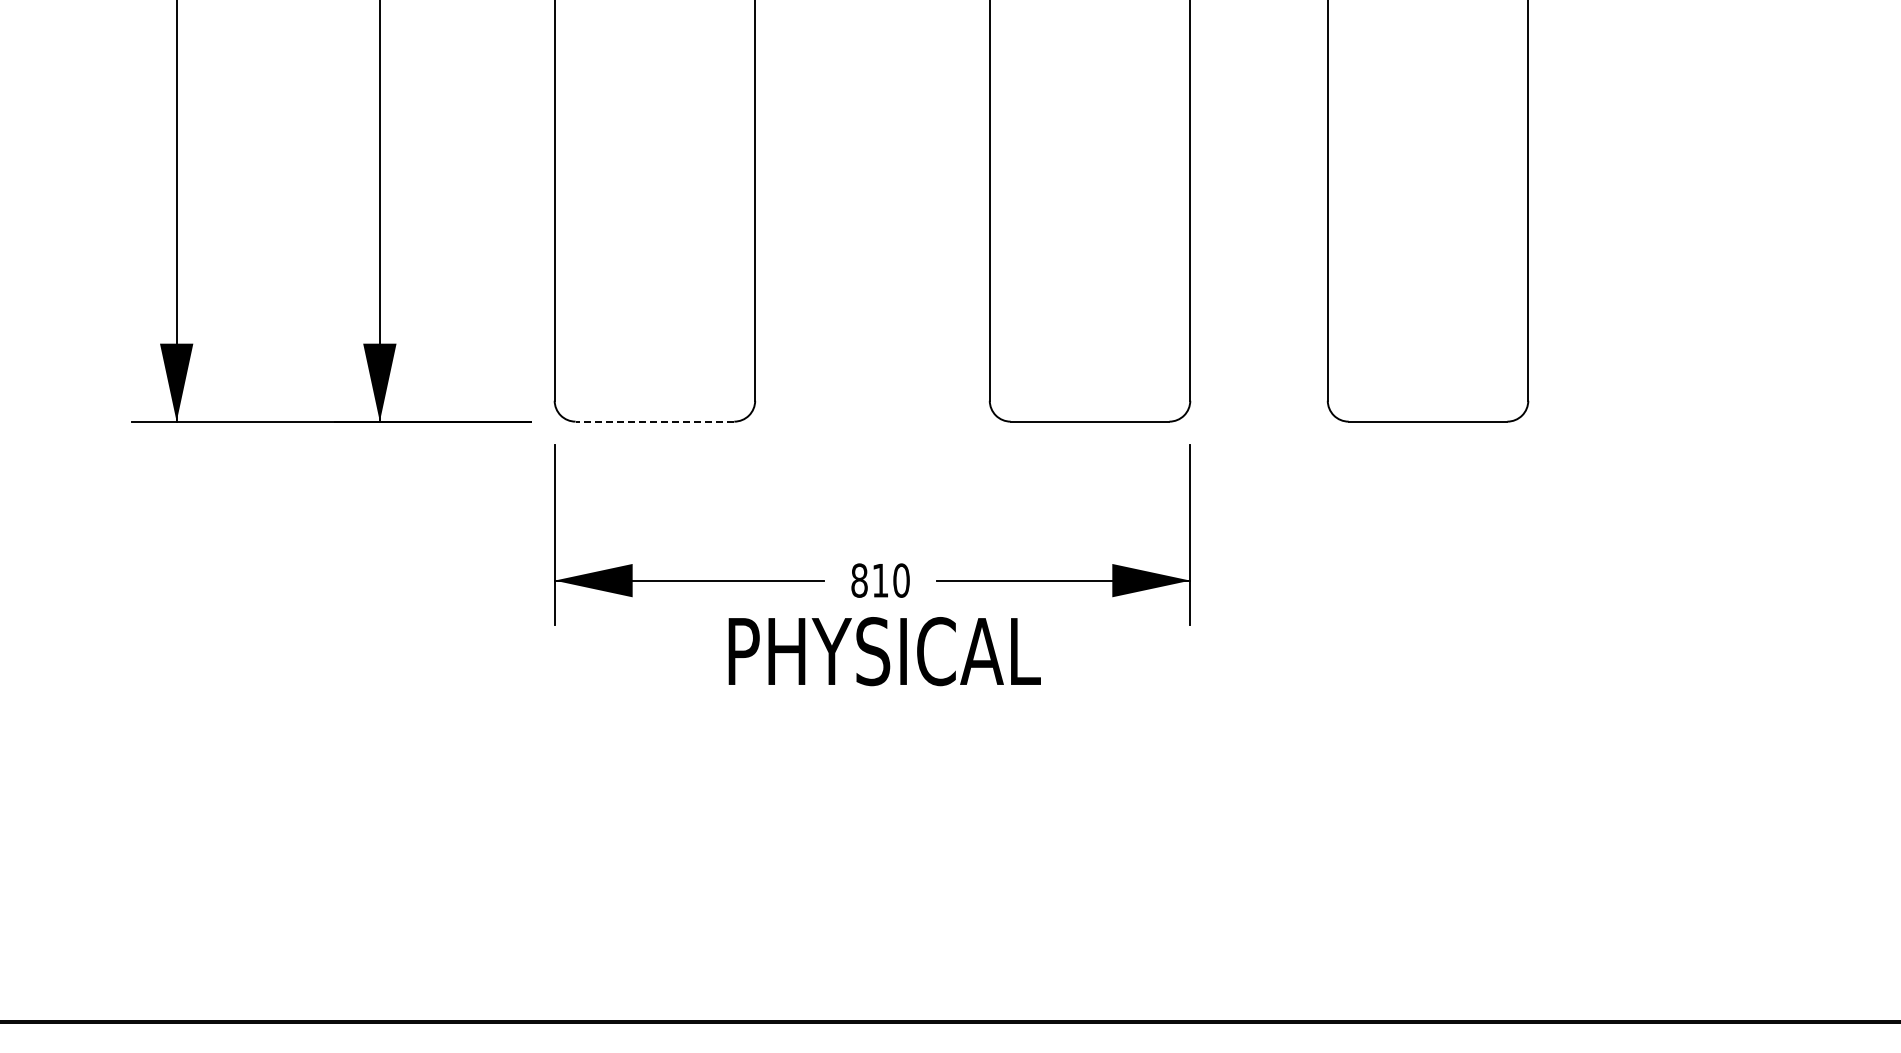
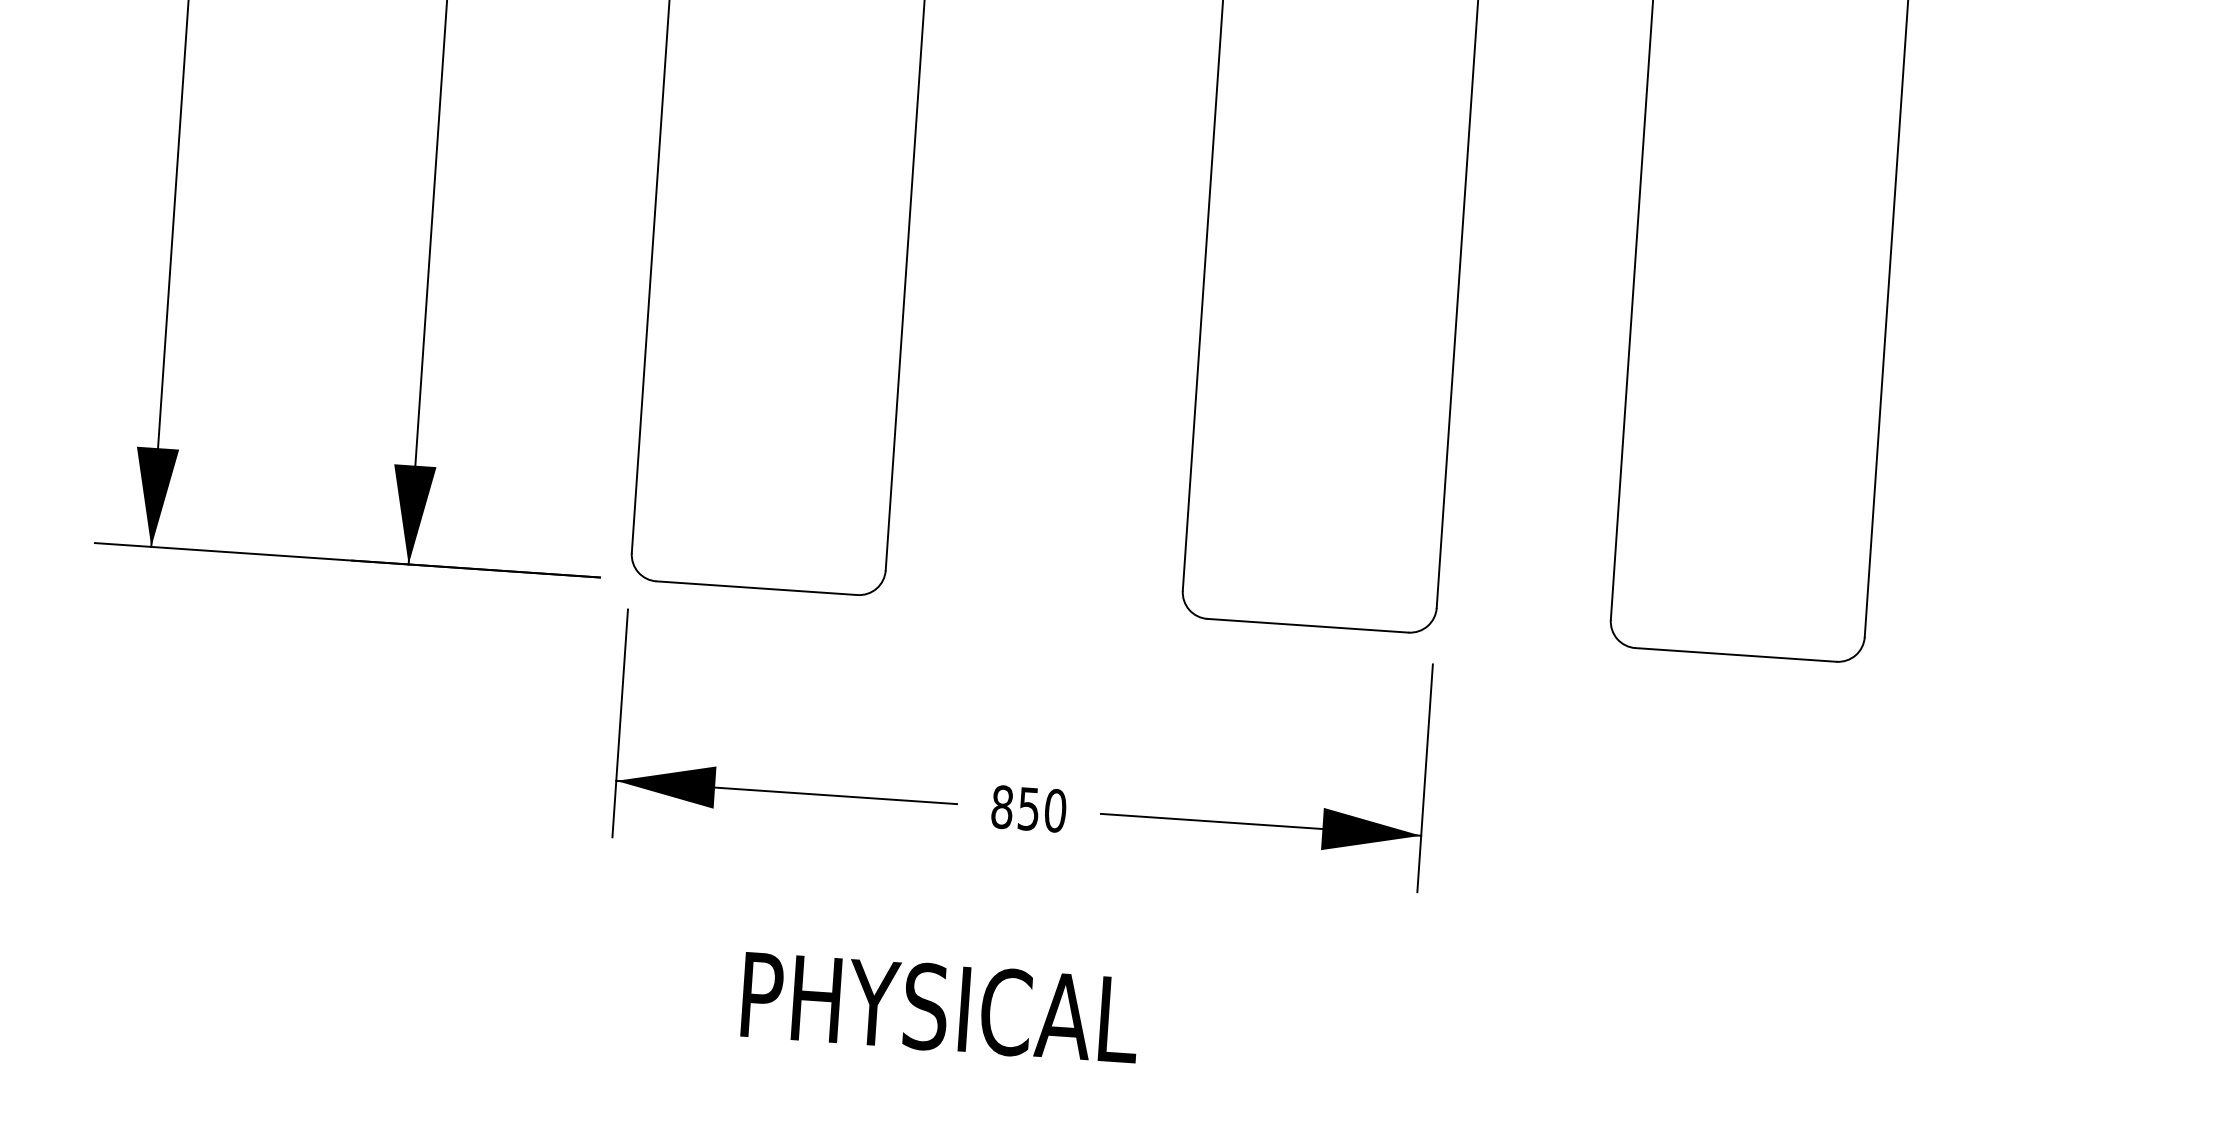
line: (654, 421) -> (756, 587), dashed -> solid
text: (880, 580) -> (1028, 808), 810 -> 850
text: (884, 651) -> (940, 1007), moved

